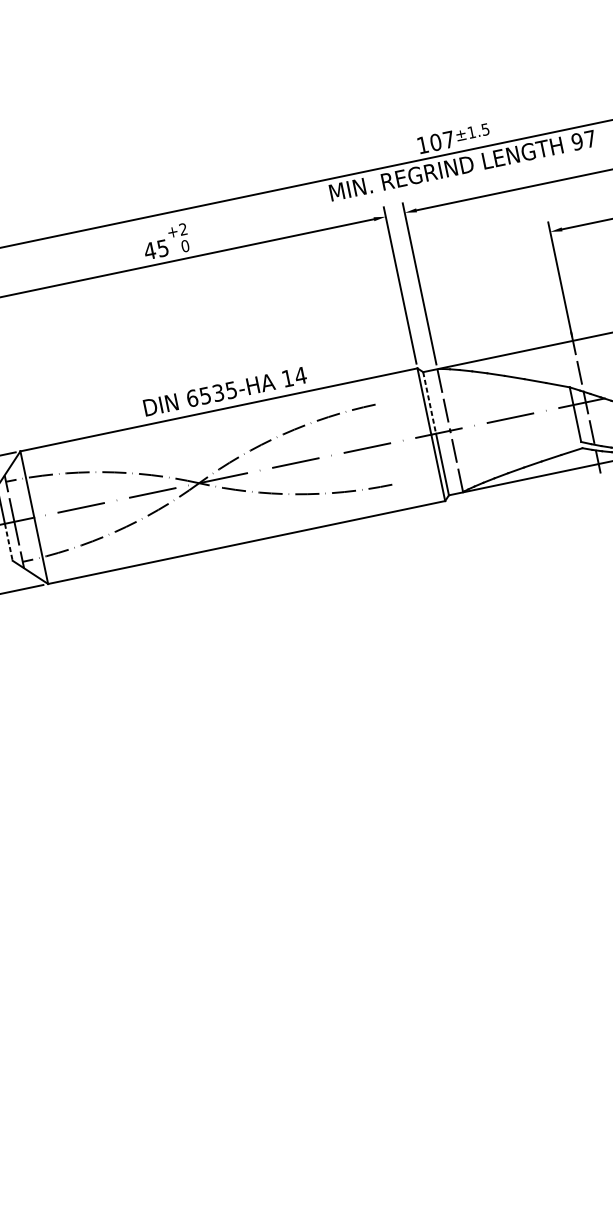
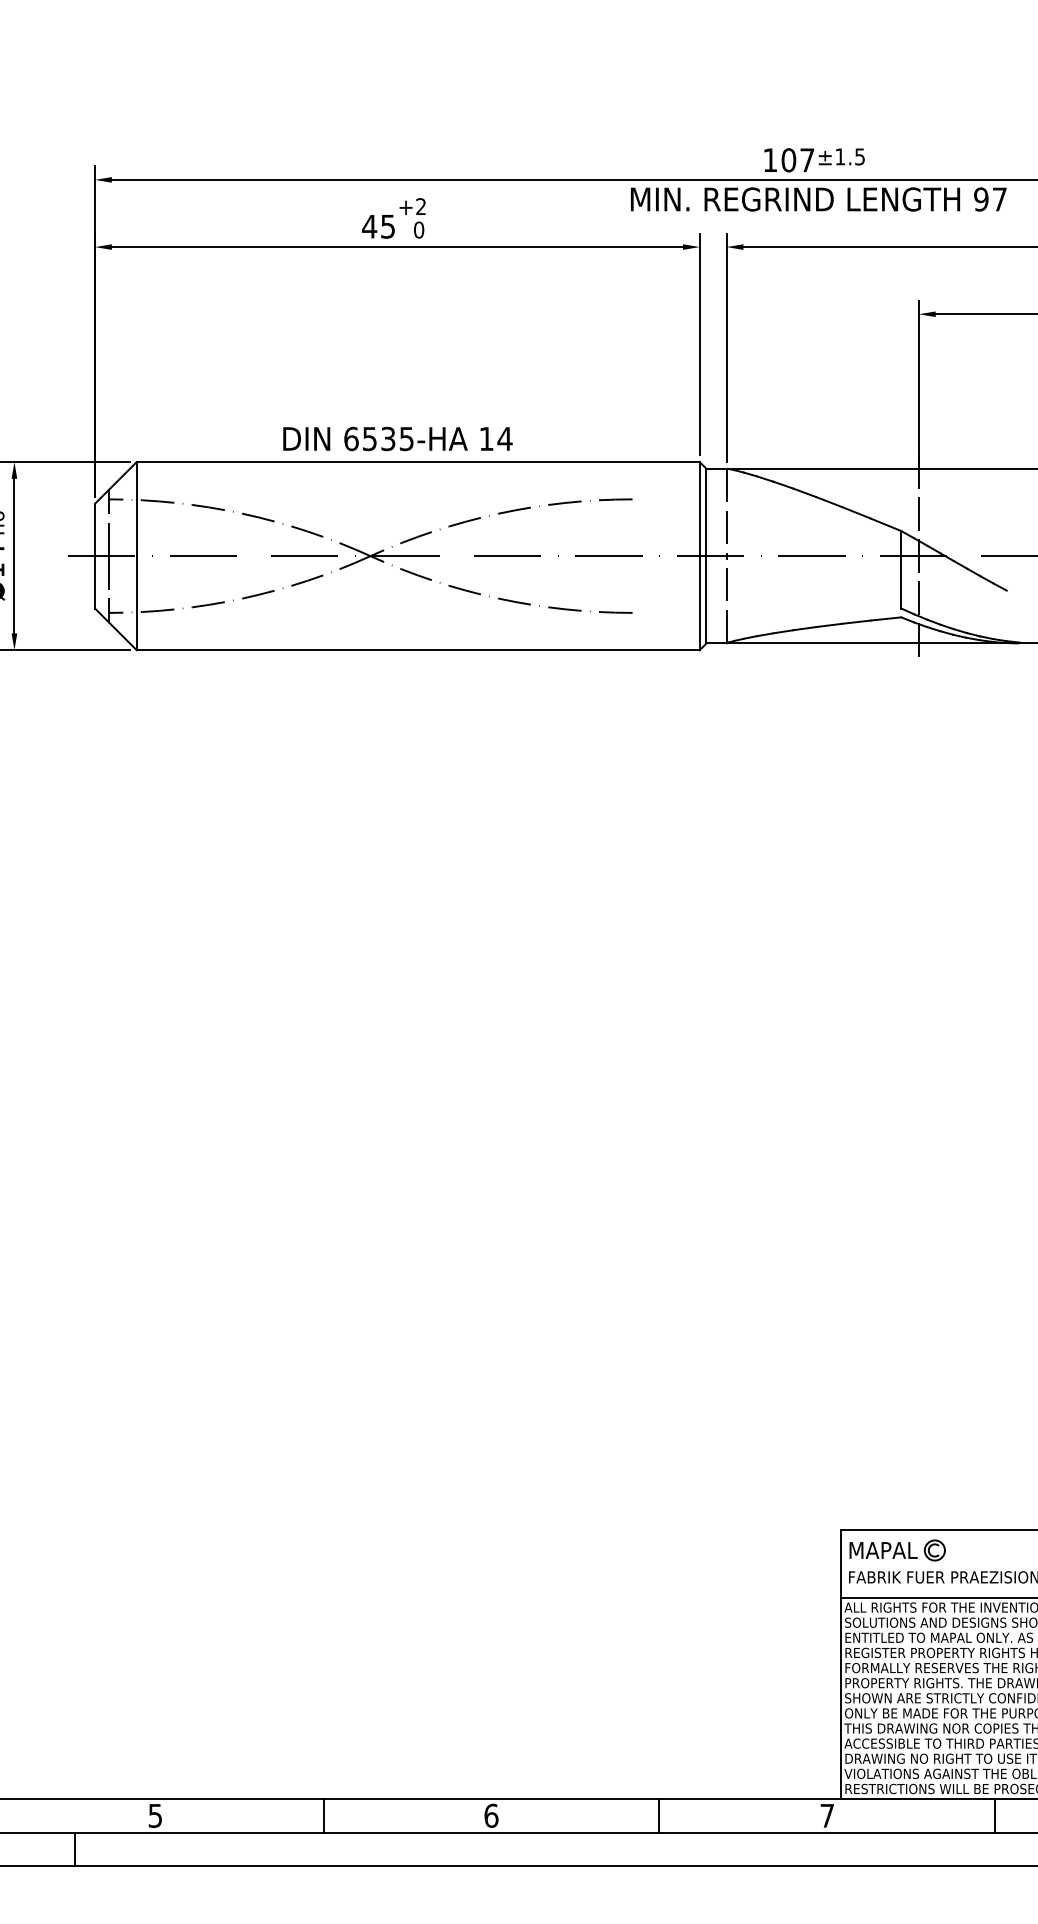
text: (224, 391) -> (397, 438), moved
line: (429, 402) -> (706, 512), dashed -> solid
line: (9, 542) -> (95, 582), dashed -> solid

